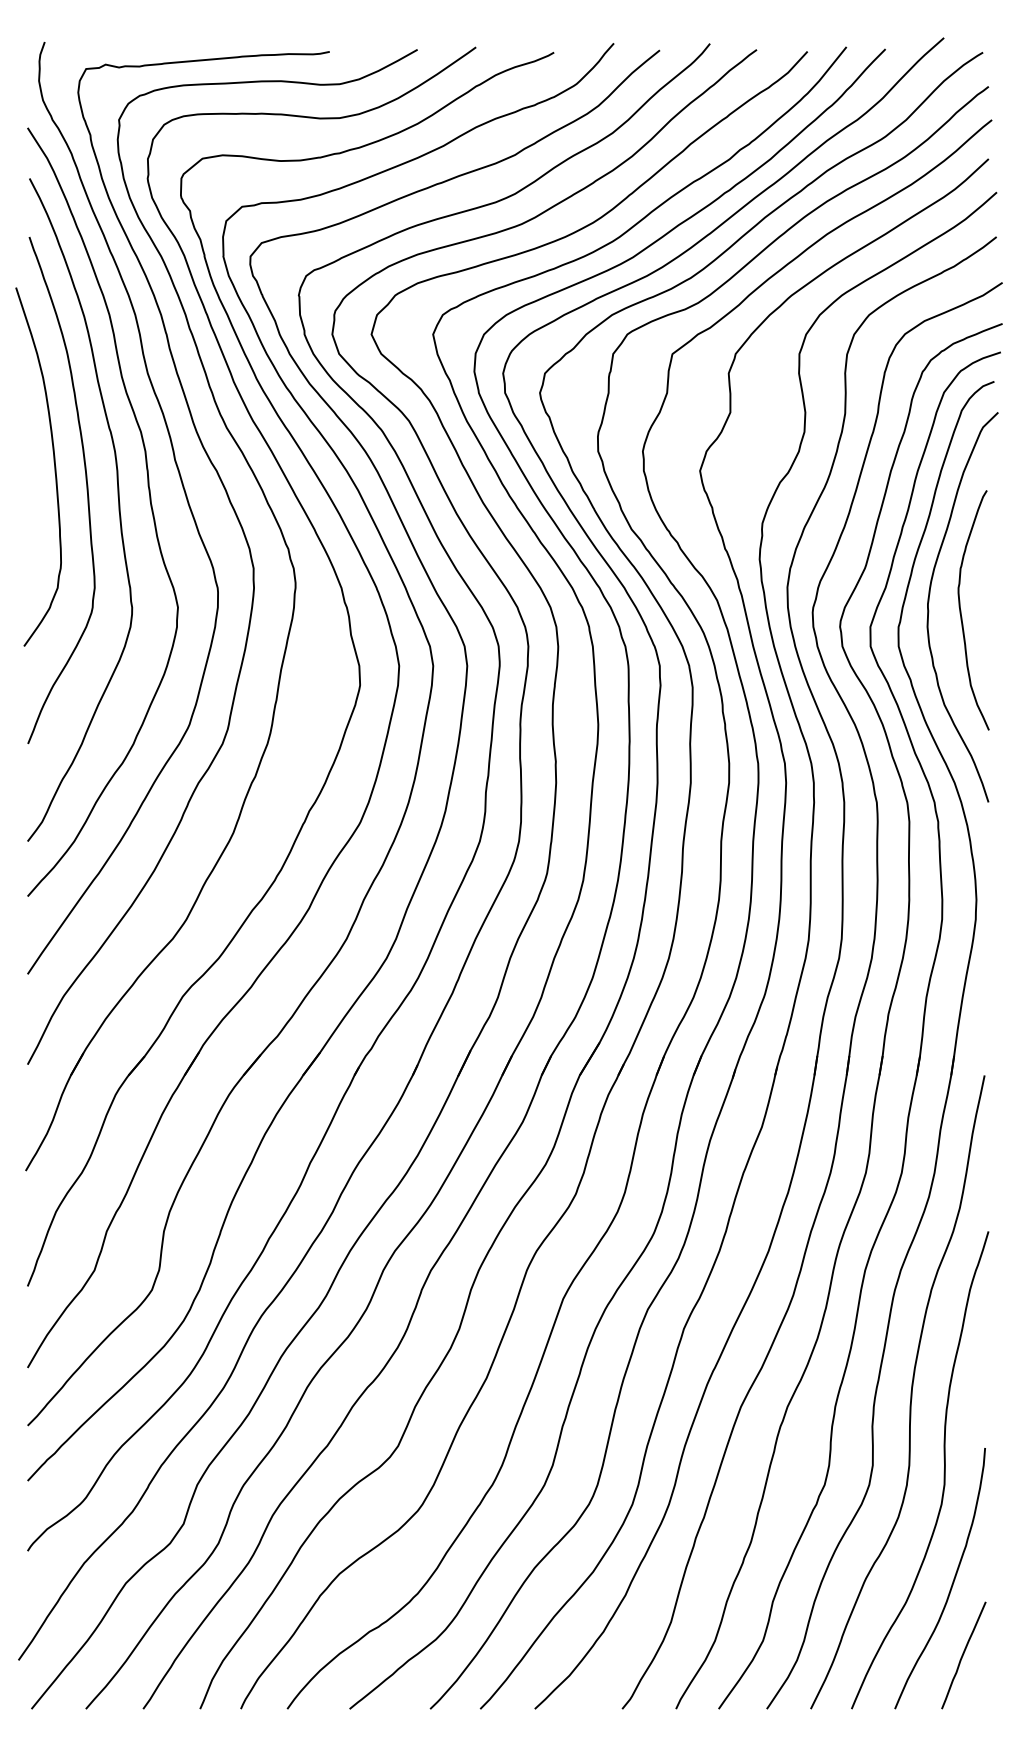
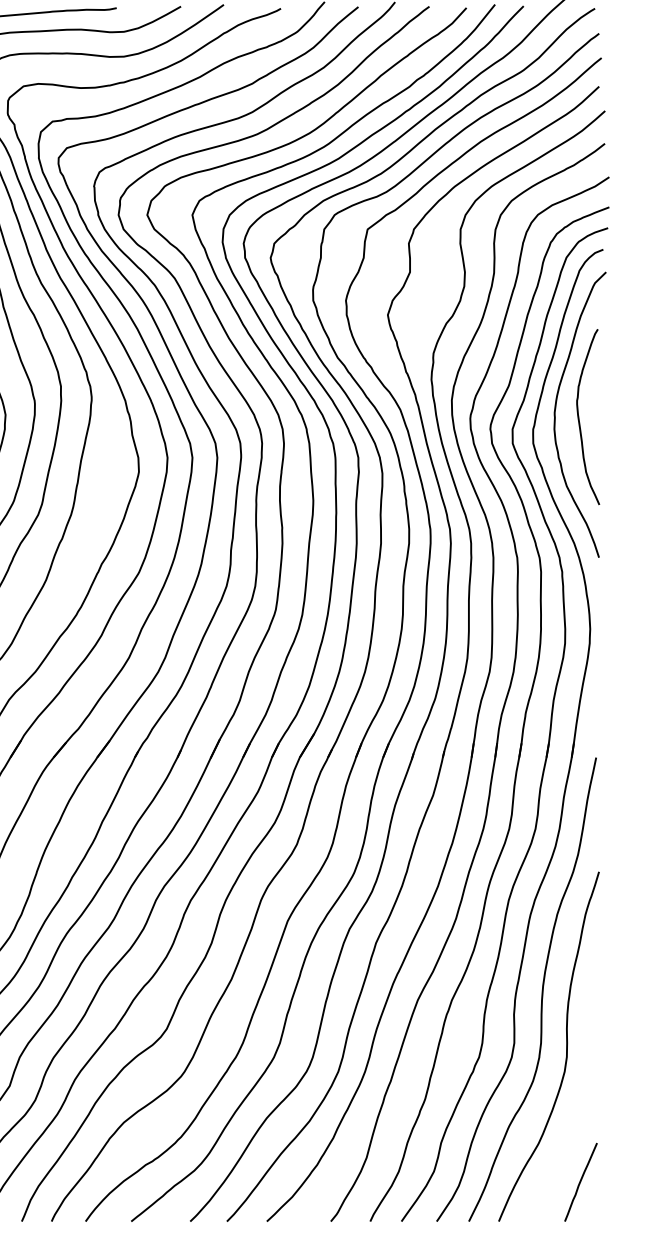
curve: (952, 1581) -> (572, 1128), removed

